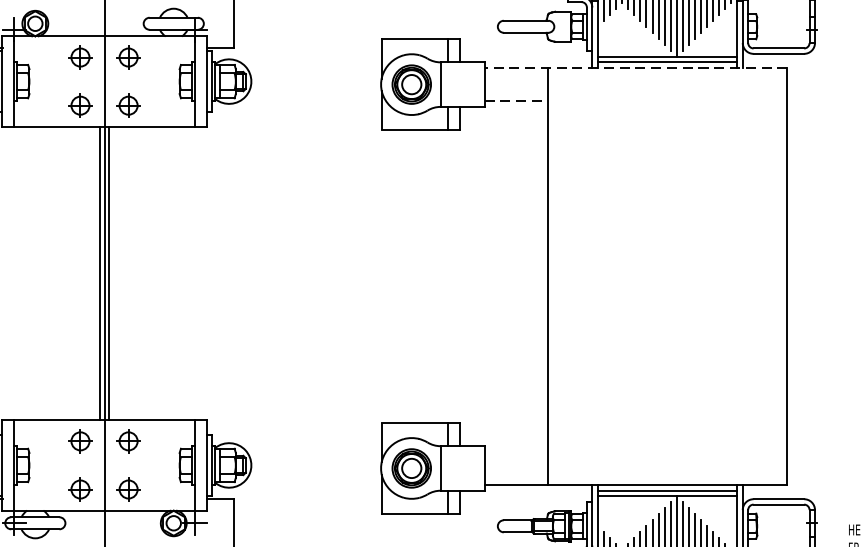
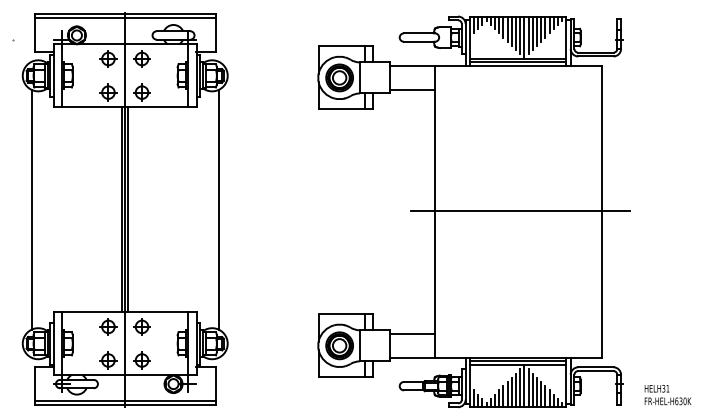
line: (636, 68) -> (496, 66), dashed -> solid
line: (517, 101) -> (413, 89), dashed -> solid
line: (238, 273) -> (218, 209), added
line: (670, 274) -> (520, 210), added
line: (516, 452) -> (412, 334), added

